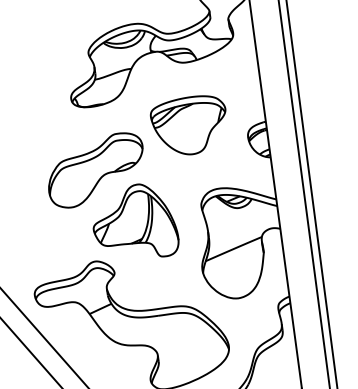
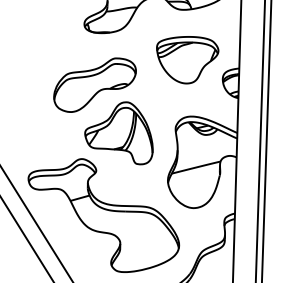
part: (187, 125) -> (185, 59), moved

